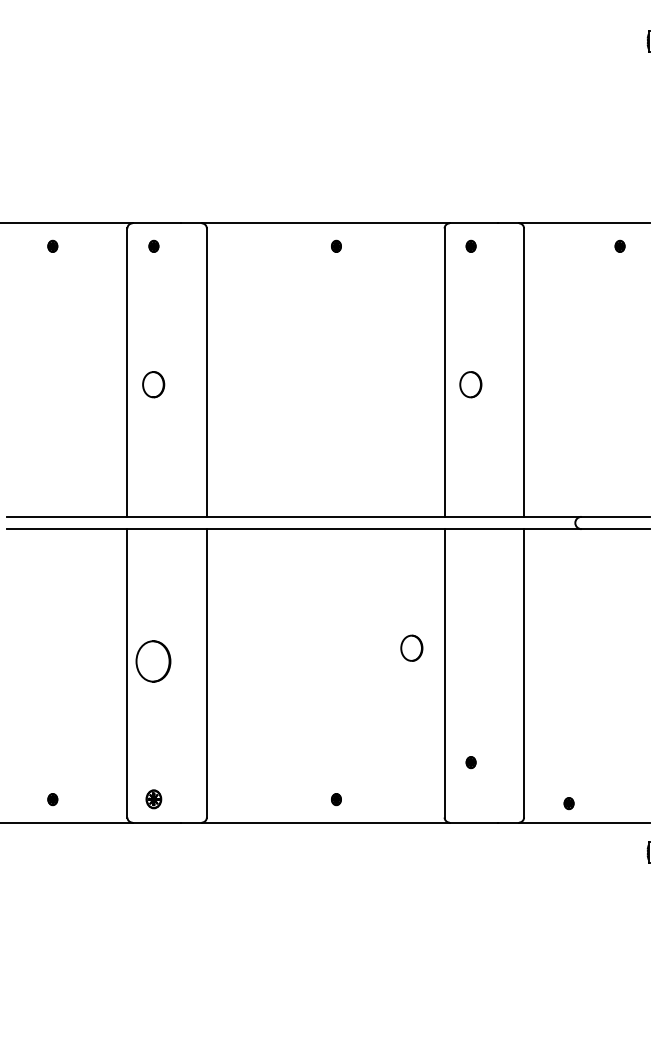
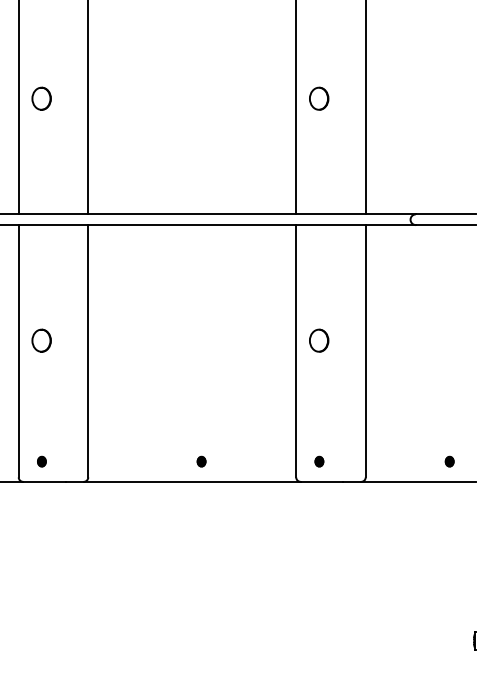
part: (411, 647) -> (318, 340), moved
part: (153, 660) -> (41, 340), size x0.62
part: (470, 762) -> (318, 461), moved
part: (153, 799) -> (41, 461), size x0.62
part: (568, 803) -> (449, 461), moved
part: (648, 852) -> (474, 640), moved

